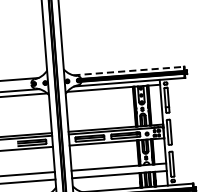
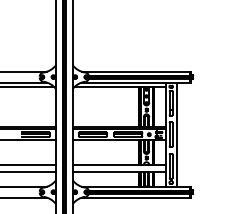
line: (129, 70) -> (136, 71), dashed -> solid
line: (174, 131) -> (176, 134), added

